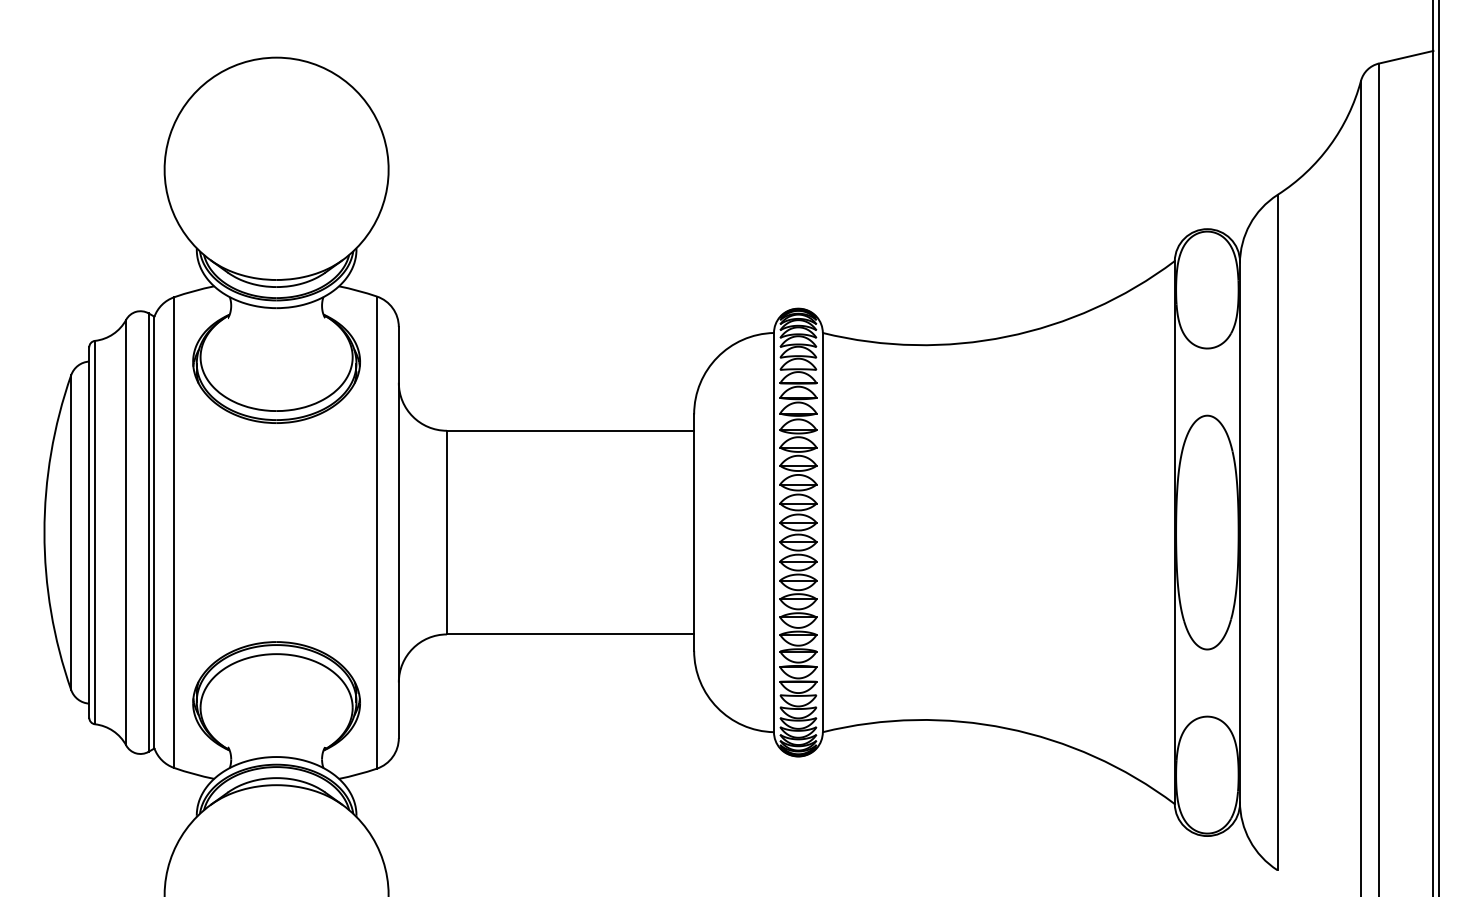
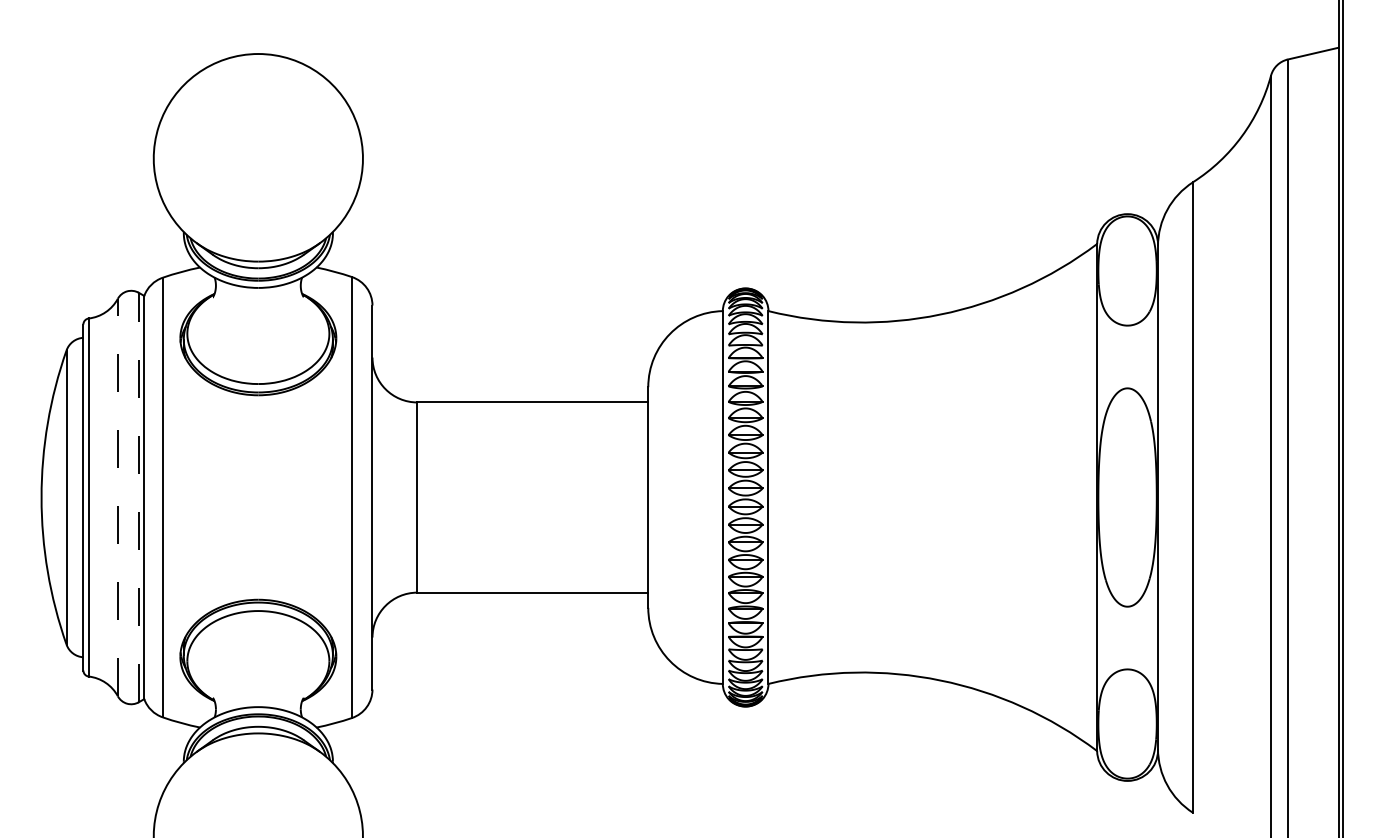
line: (125, 532) -> (117, 497), solid -> dashed
line: (148, 532) -> (138, 497), solid -> dashed

